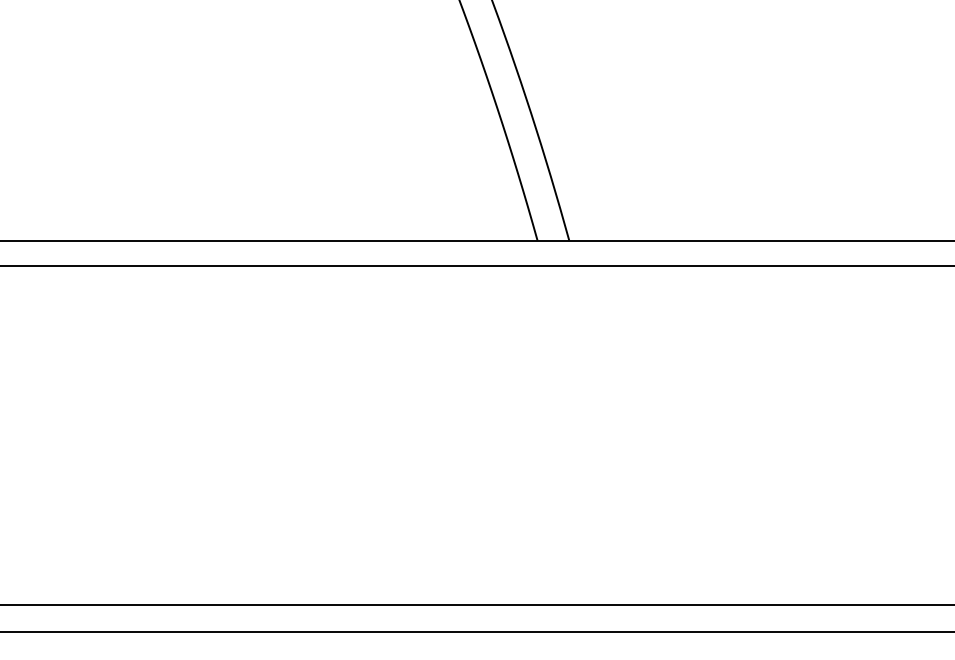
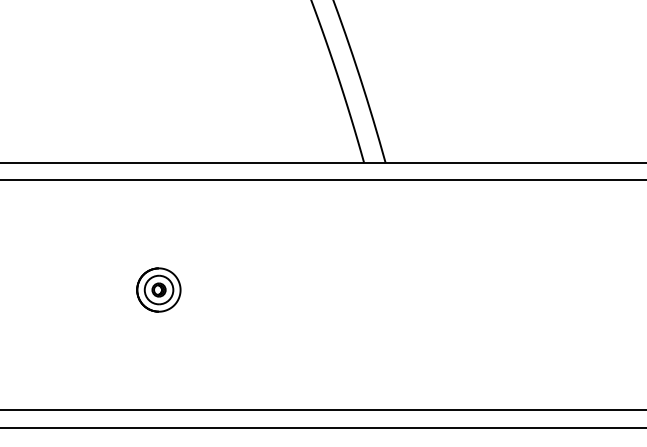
part: (233, 427) -> (158, 289), added

